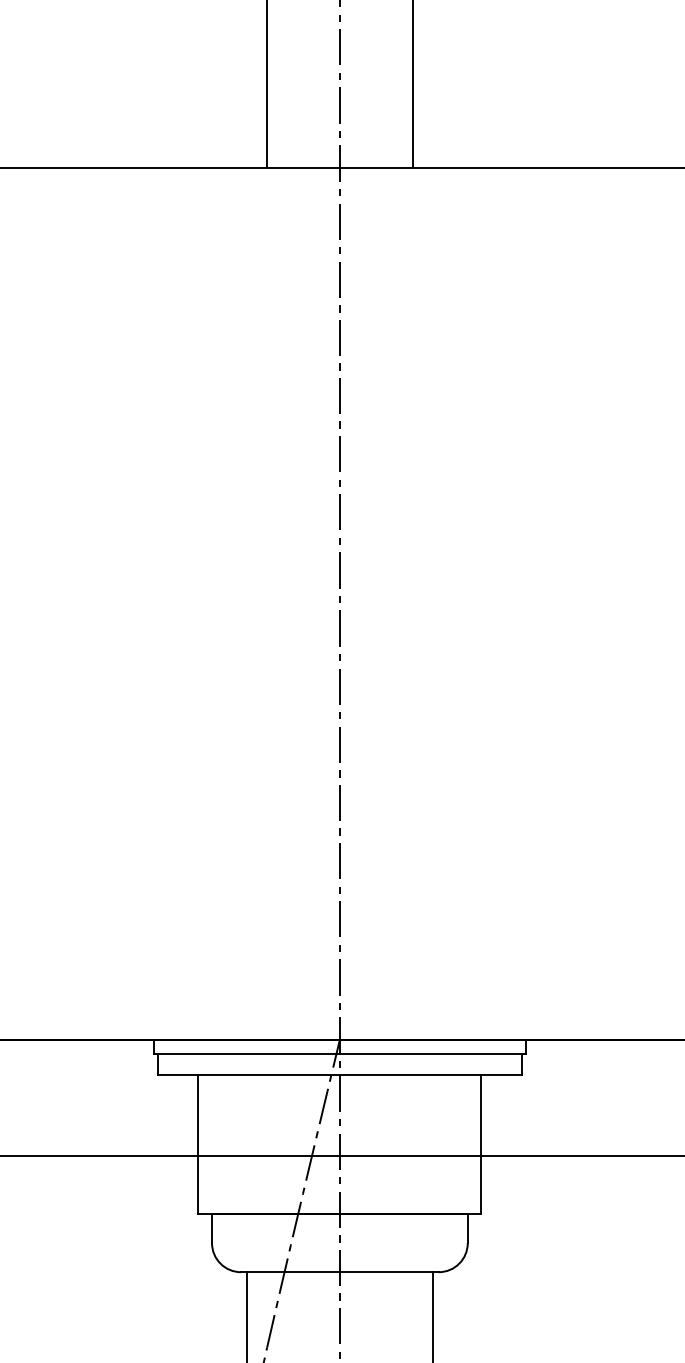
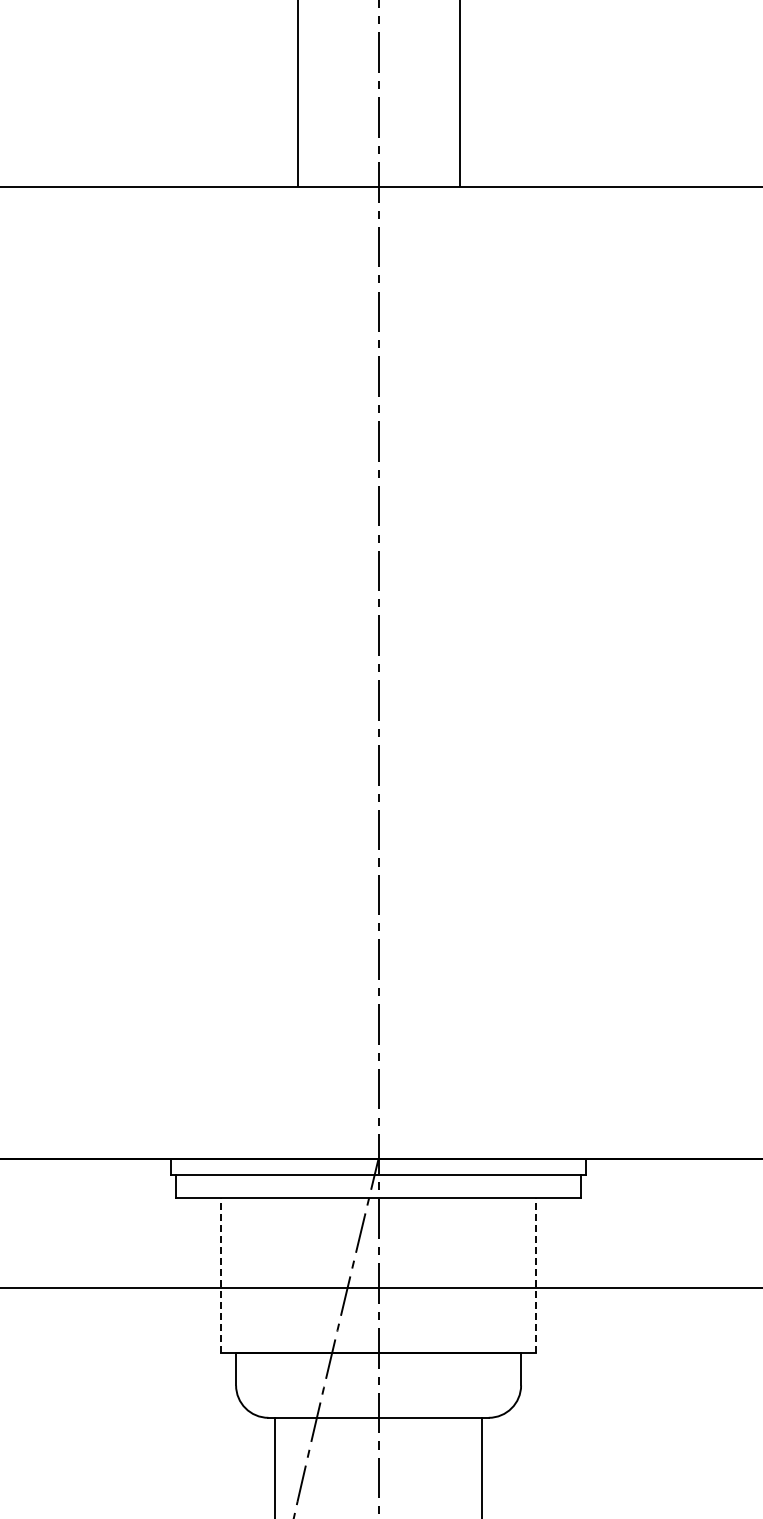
line: (198, 1144) -> (220, 1275), solid -> dashed
line: (481, 1144) -> (536, 1275), solid -> dashed

